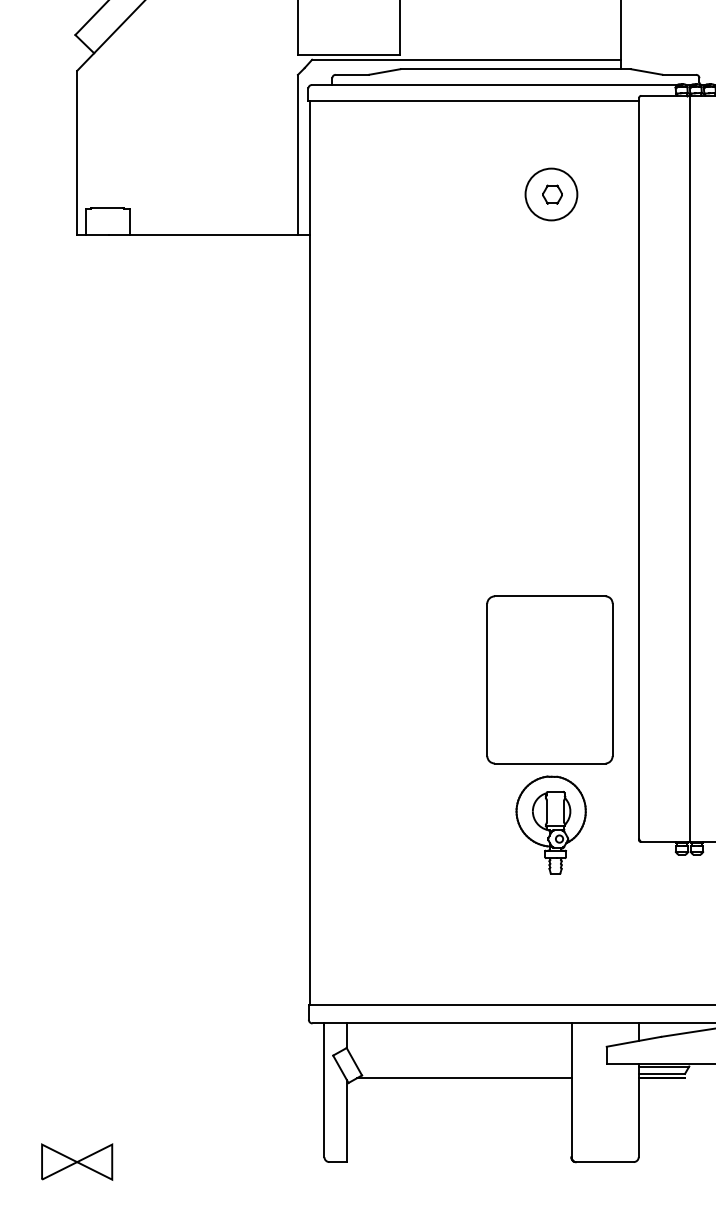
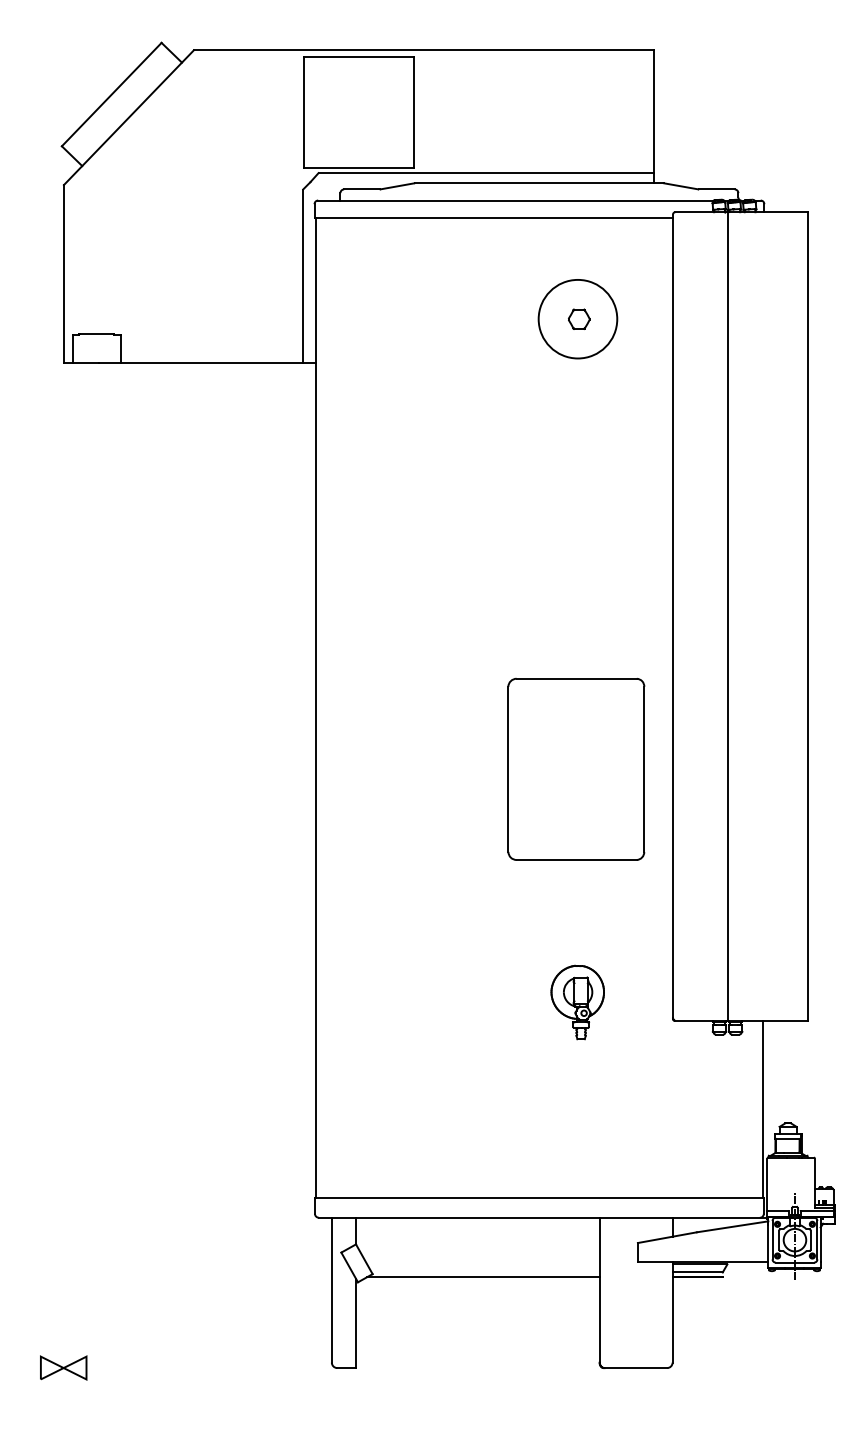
circle: (551, 194) -> (577, 319), size x1.4
part: (550, 680) -> (576, 769), moved
part: (551, 824) -> (577, 1002), size x0.7
part: (76, 1161) -> (63, 1367), size x0.6

